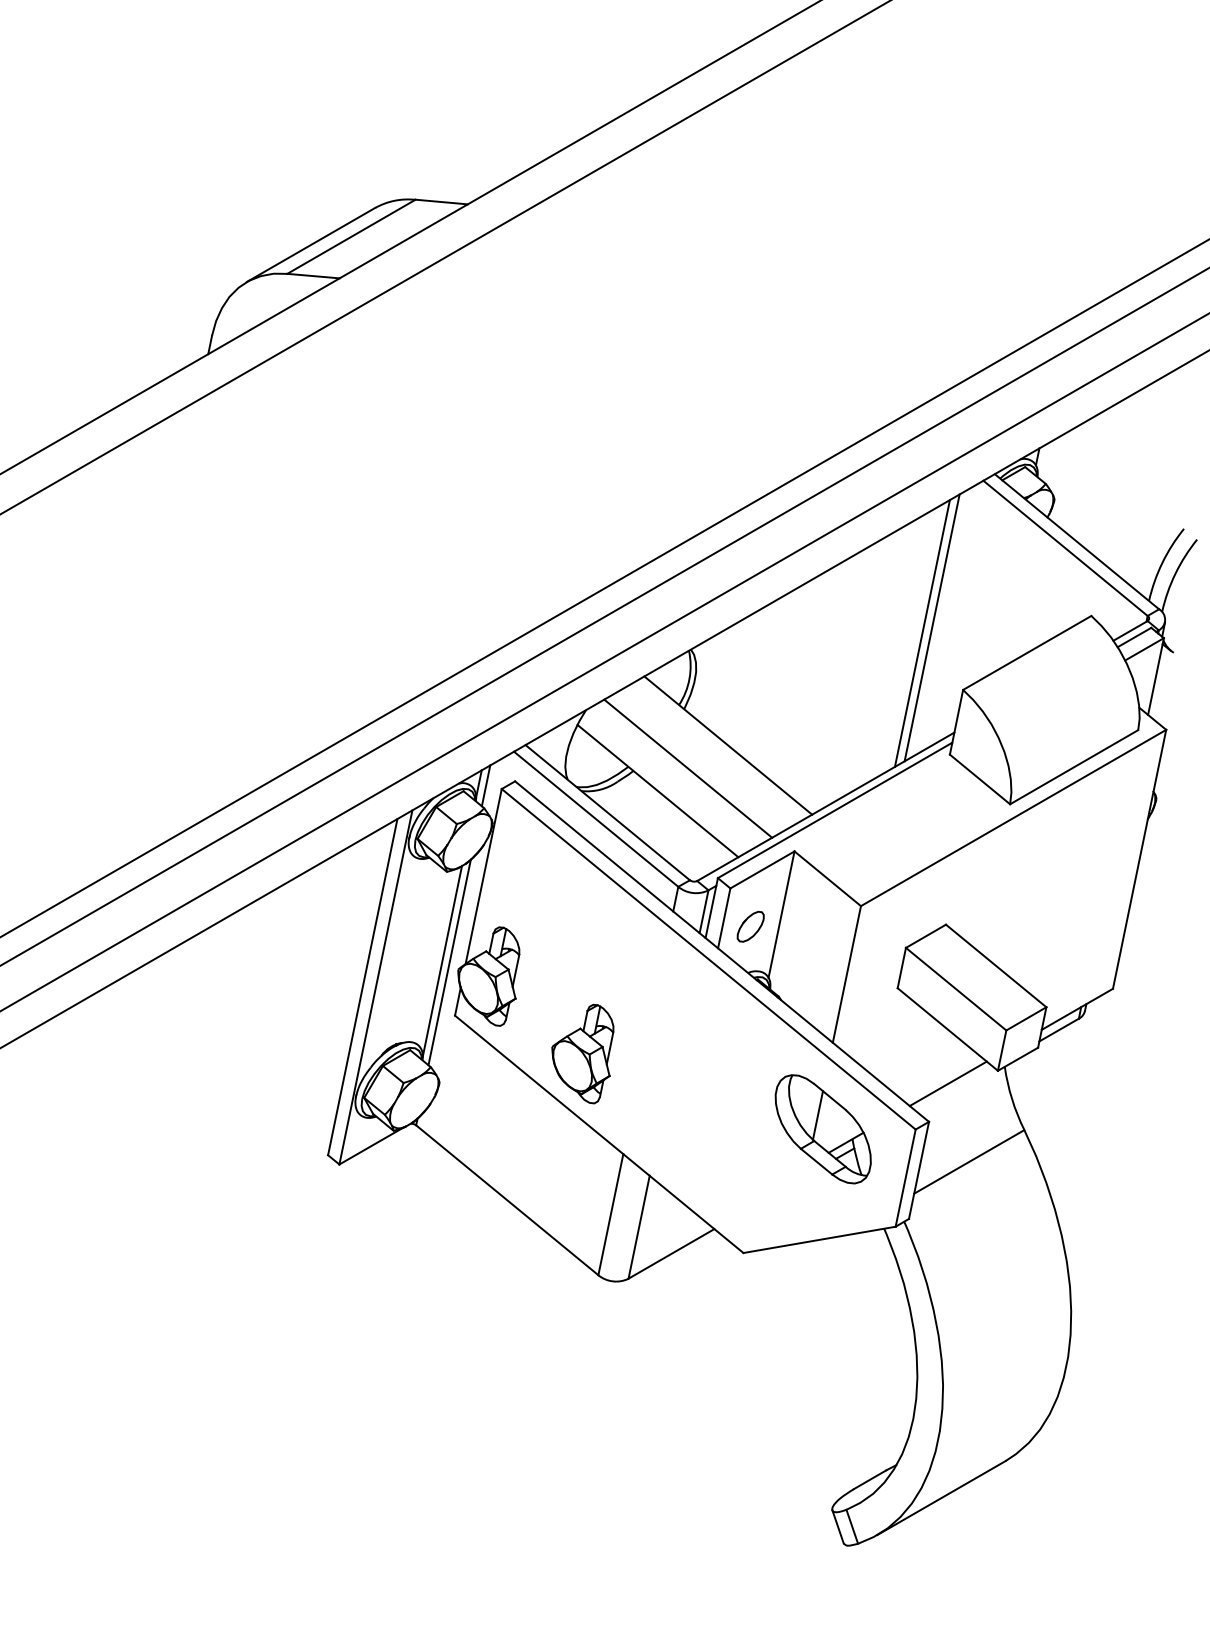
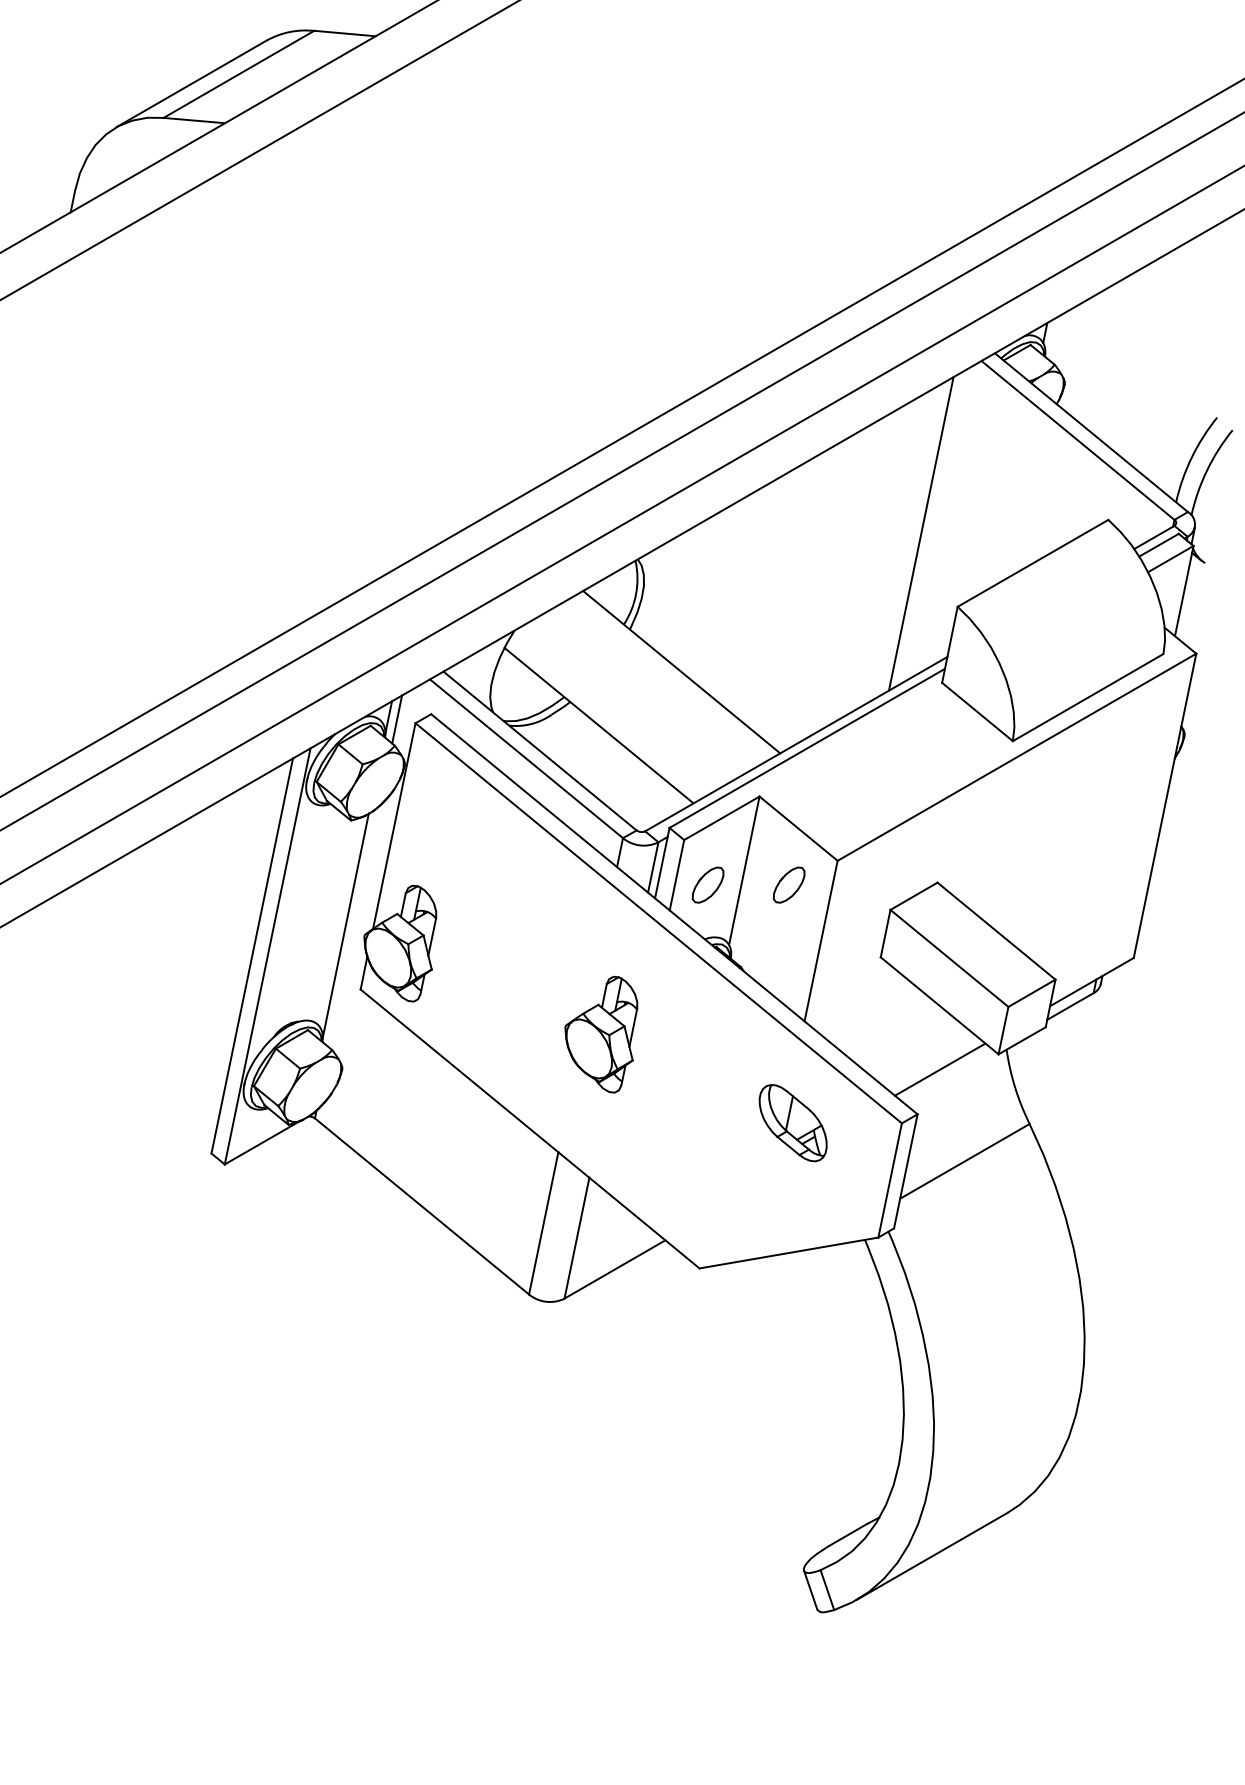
line: (921, 633) -> (908, 540), removed
line: (688, 768) -> (634, 699), removed
part: (819, 926) -> (788, 884), added
line: (449, 962) -> (354, 927), removed
part: (582, 1053) -> (600, 1034), moved
part: (822, 1129) -> (792, 1123), size x0.6

